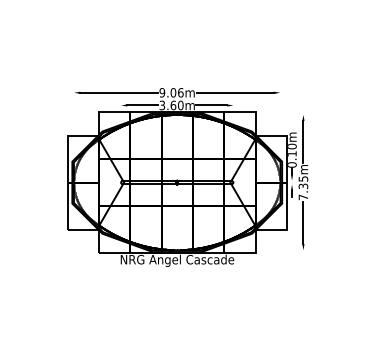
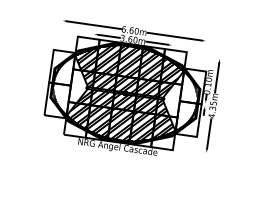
text: (171, 92) -> (130, 30), 9.06m -> 6.60m
hatch: (175, 182) -> (124, 93), added
text: (303, 197) -> (211, 116), 7.35m -> 4.35m

